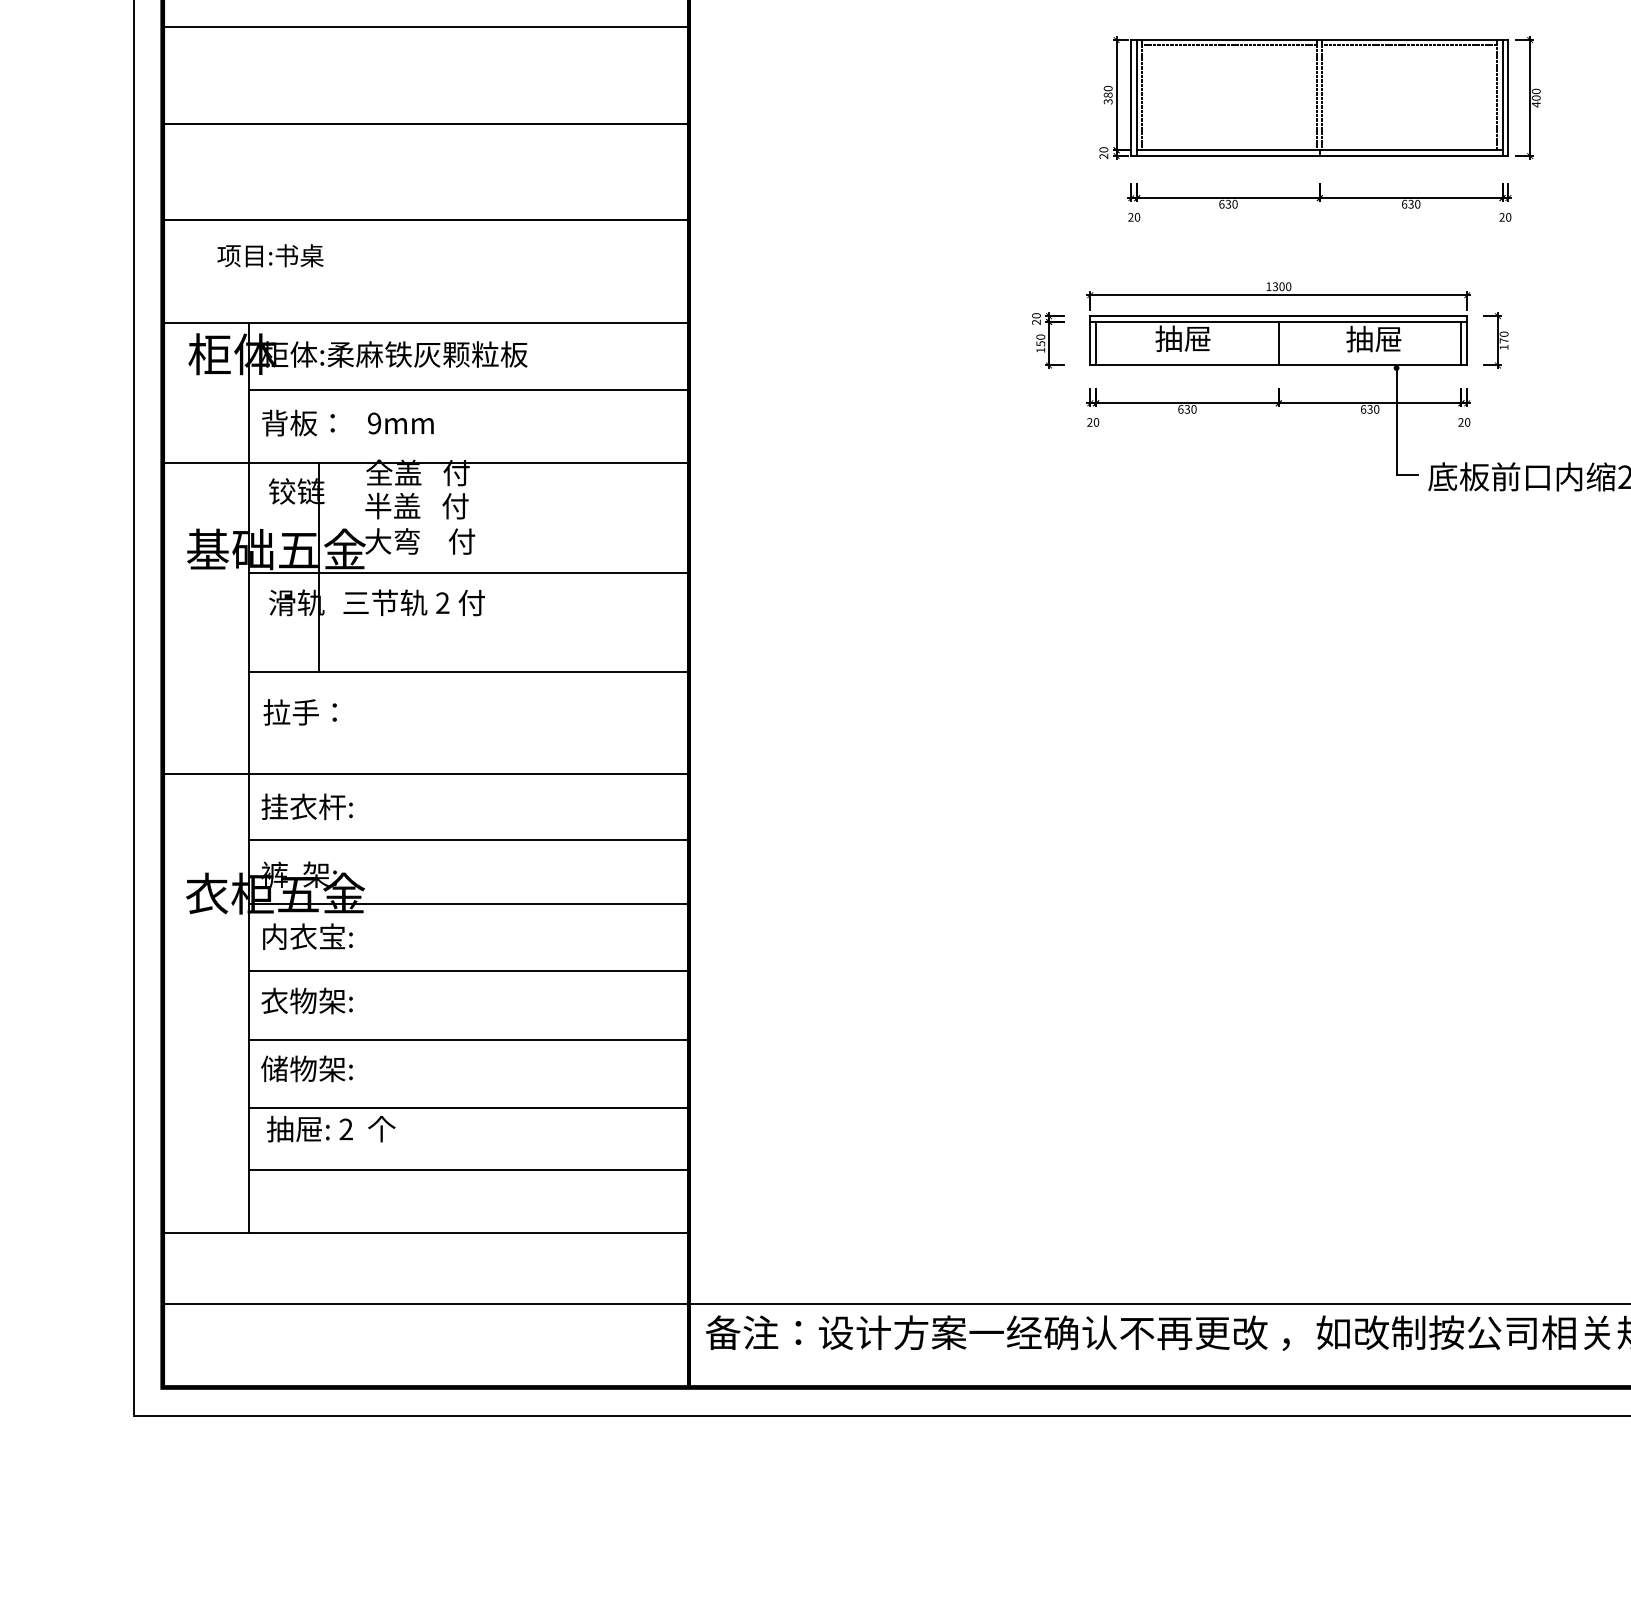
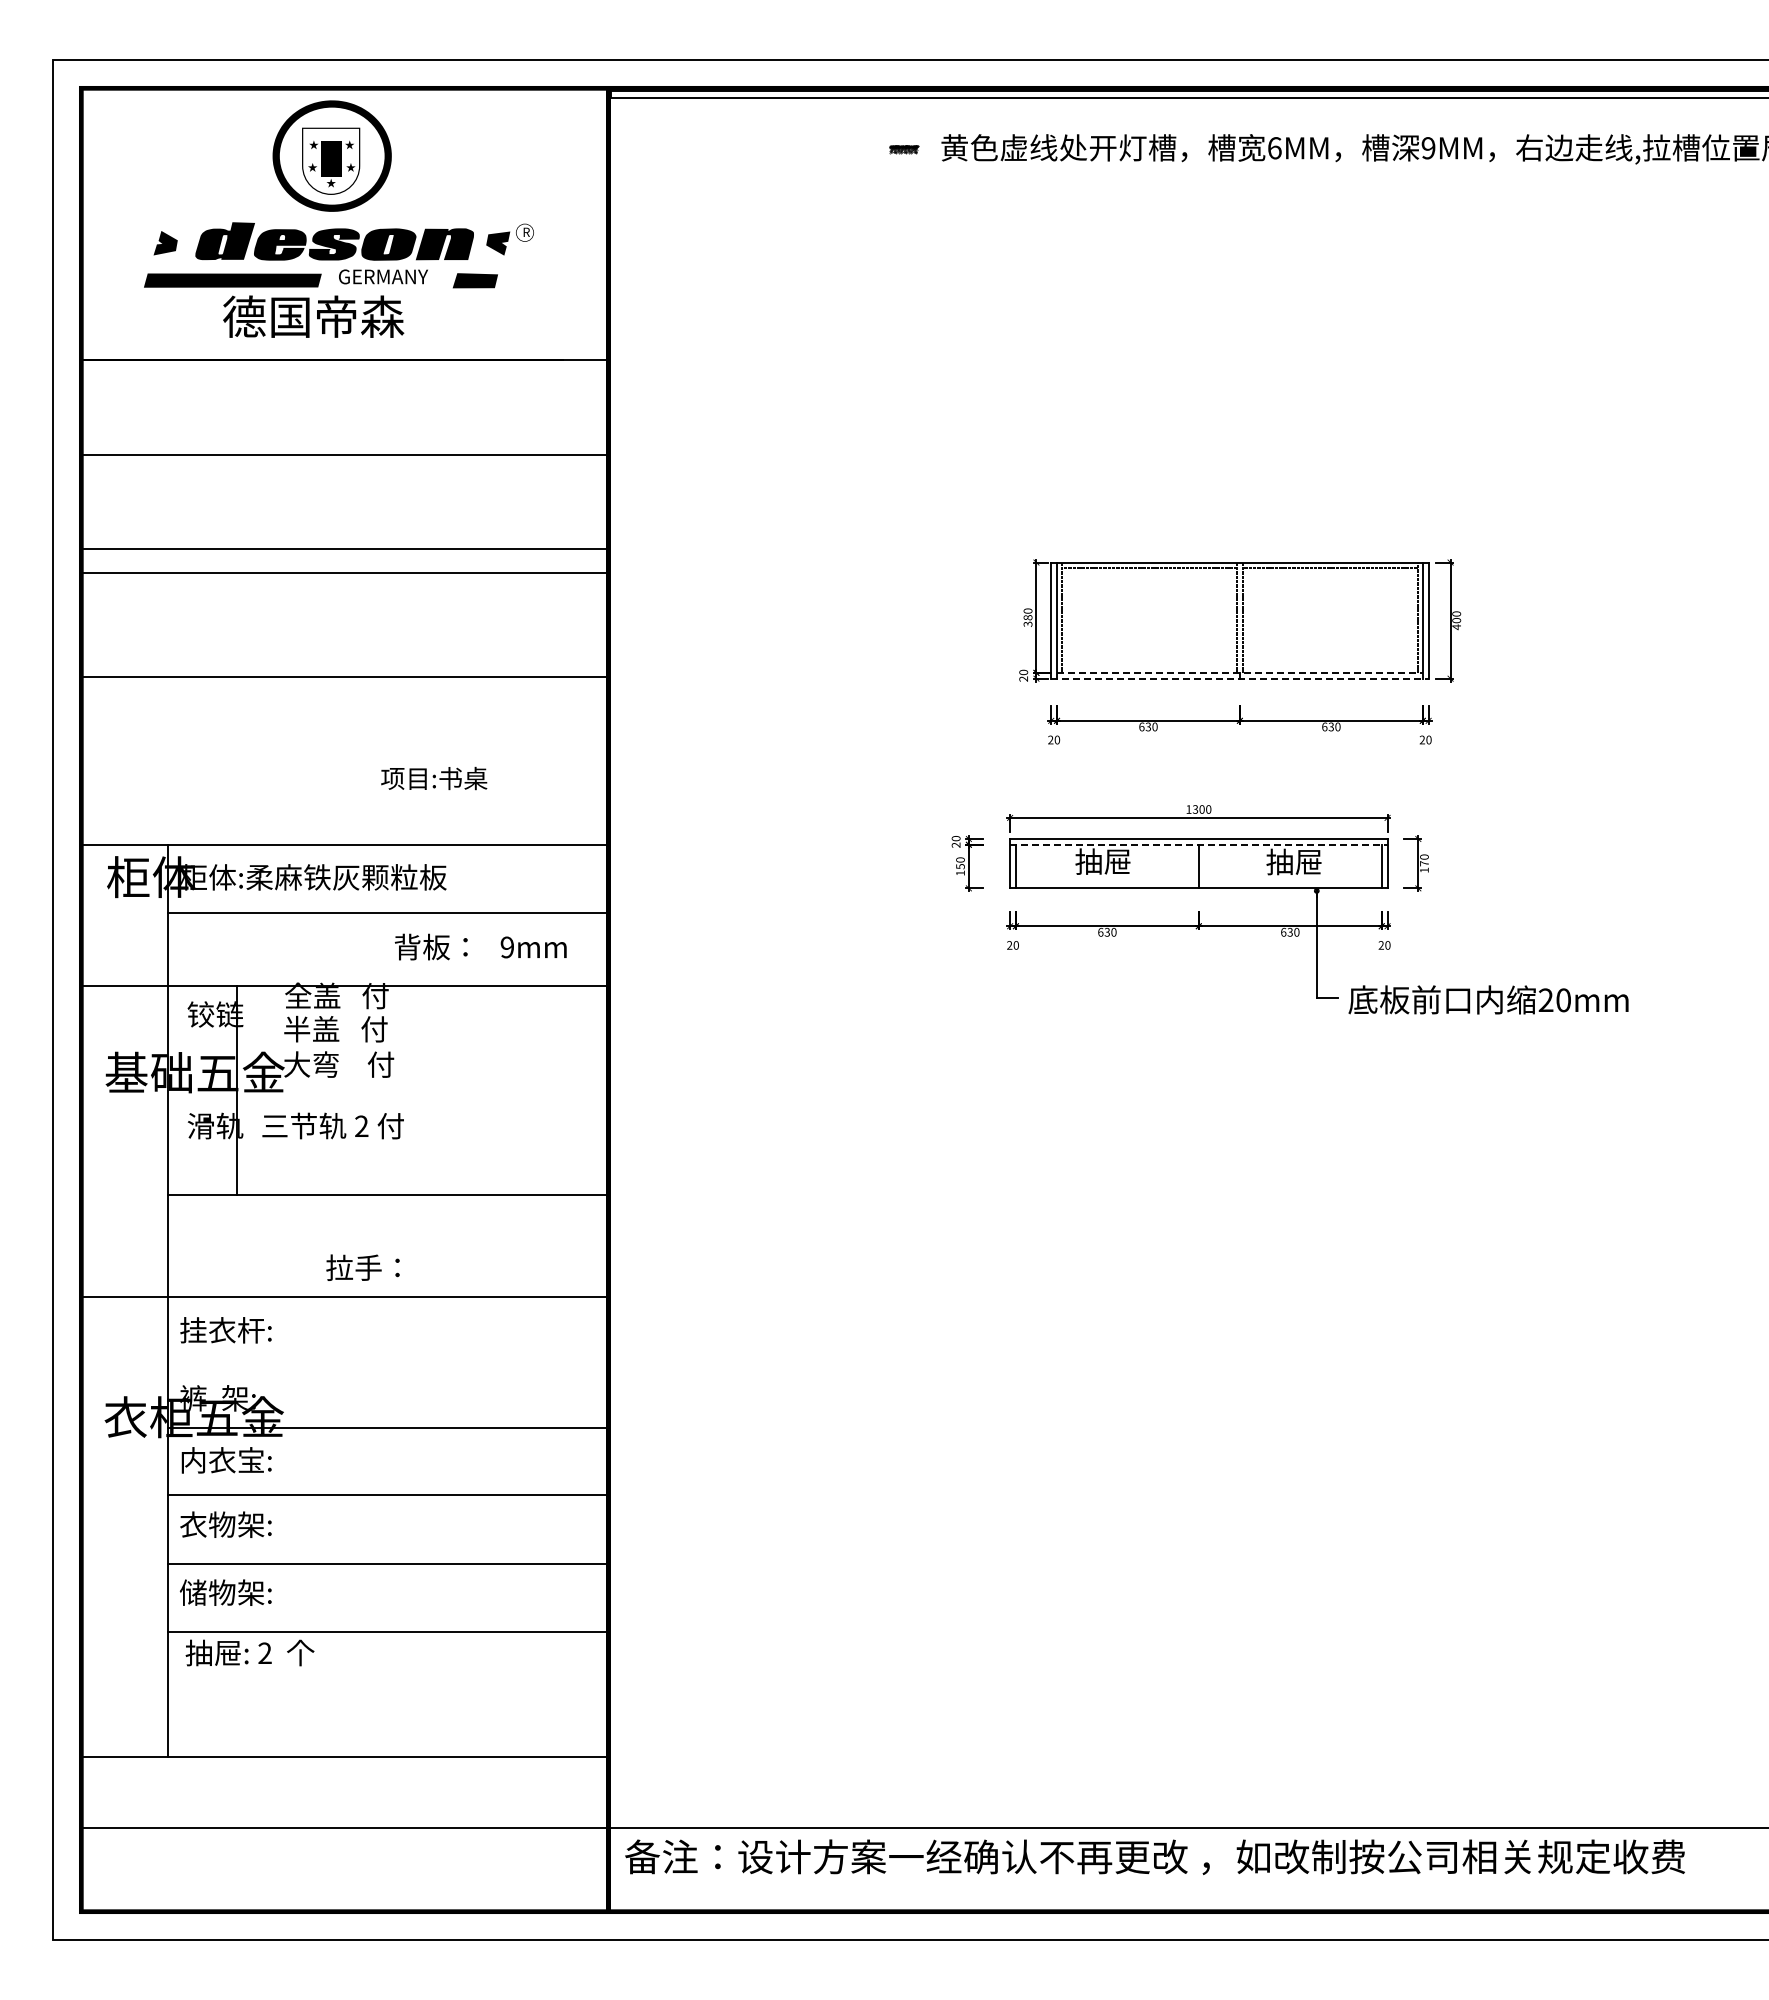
line: (425, 123) -> (344, 573), moved
line: (1319, 149) -> (1239, 672), solid -> dashed
line: (1319, 155) -> (1239, 678), solid -> dashed
line: (425, 220) -> (344, 677), moved
text: (270, 255) -> (434, 778), moved
line: (1278, 321) -> (1198, 844), solid -> dashed
text: (347, 422) -> (480, 946), moved
line: (469, 573) -> (388, 1096), removed
text: (299, 712) -> (362, 1267), moved
line: (469, 839) -> (388, 1363), removed
line: (469, 1170) -> (388, 1694), removed

